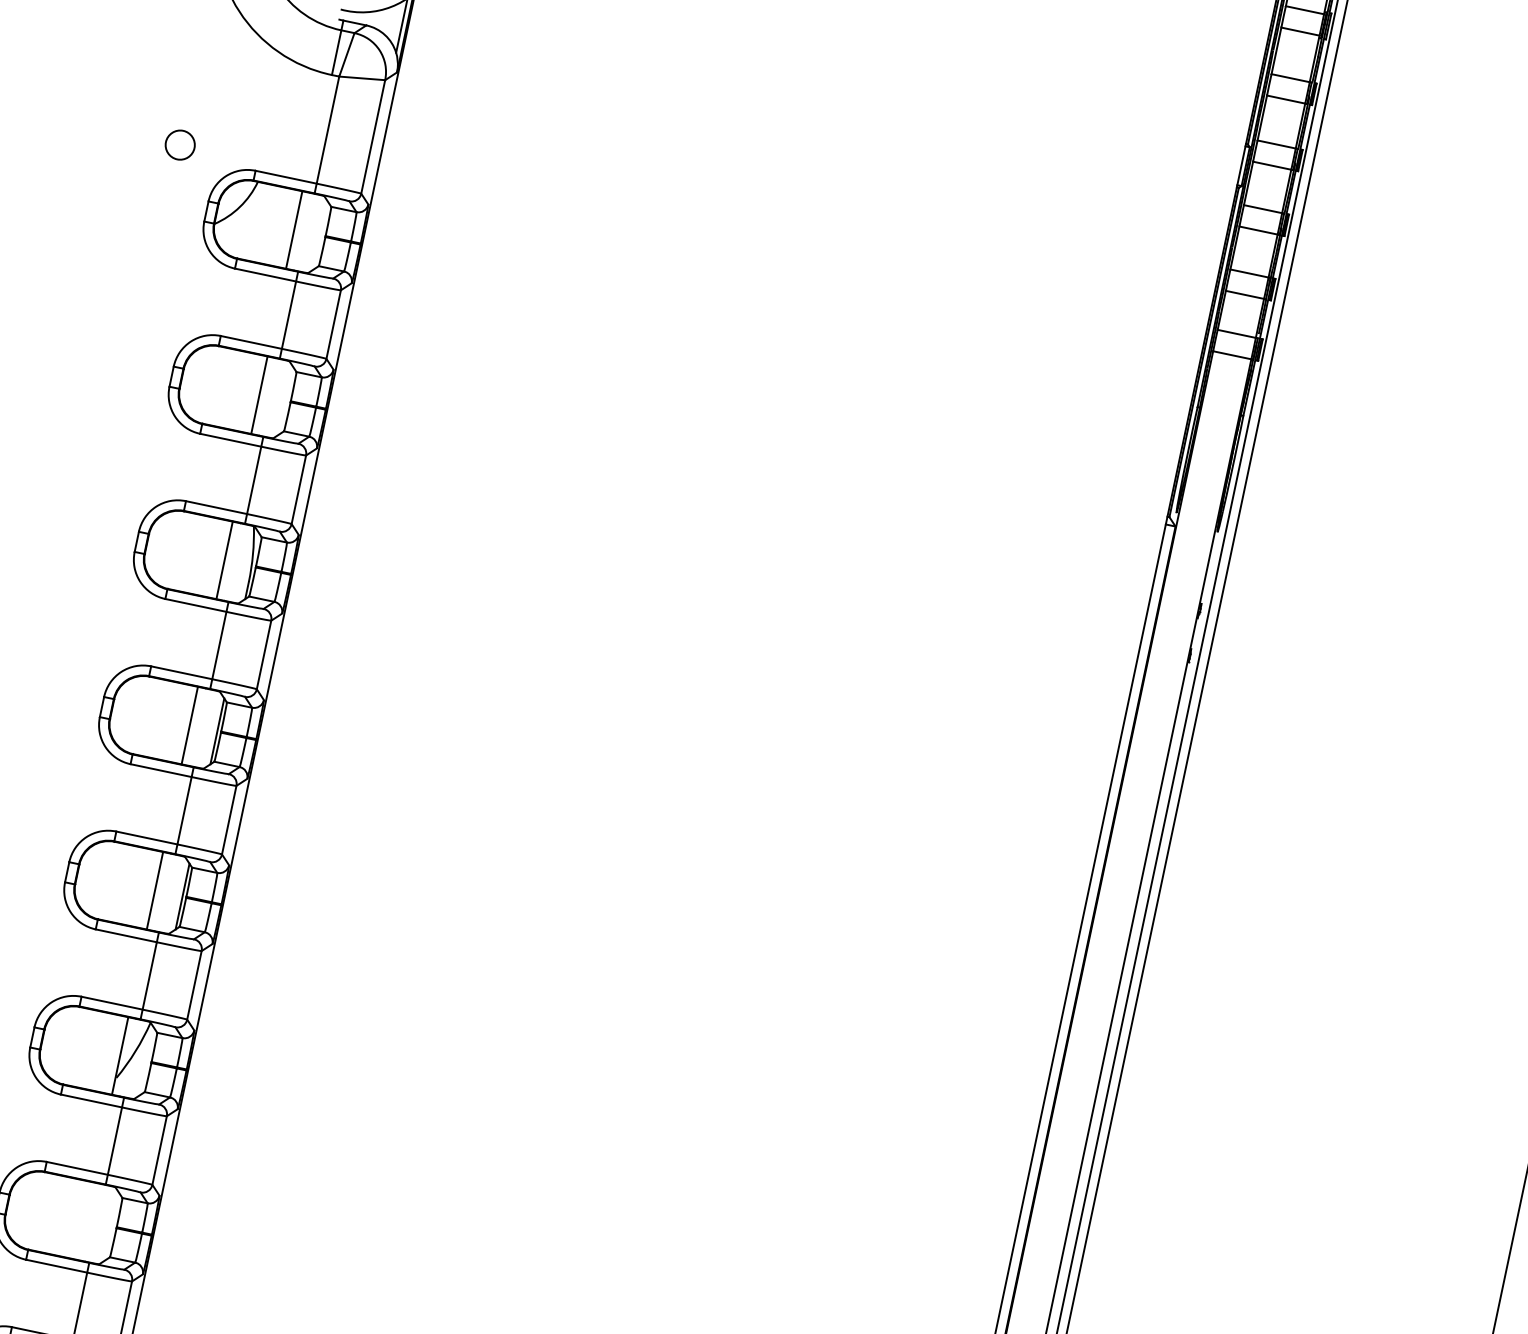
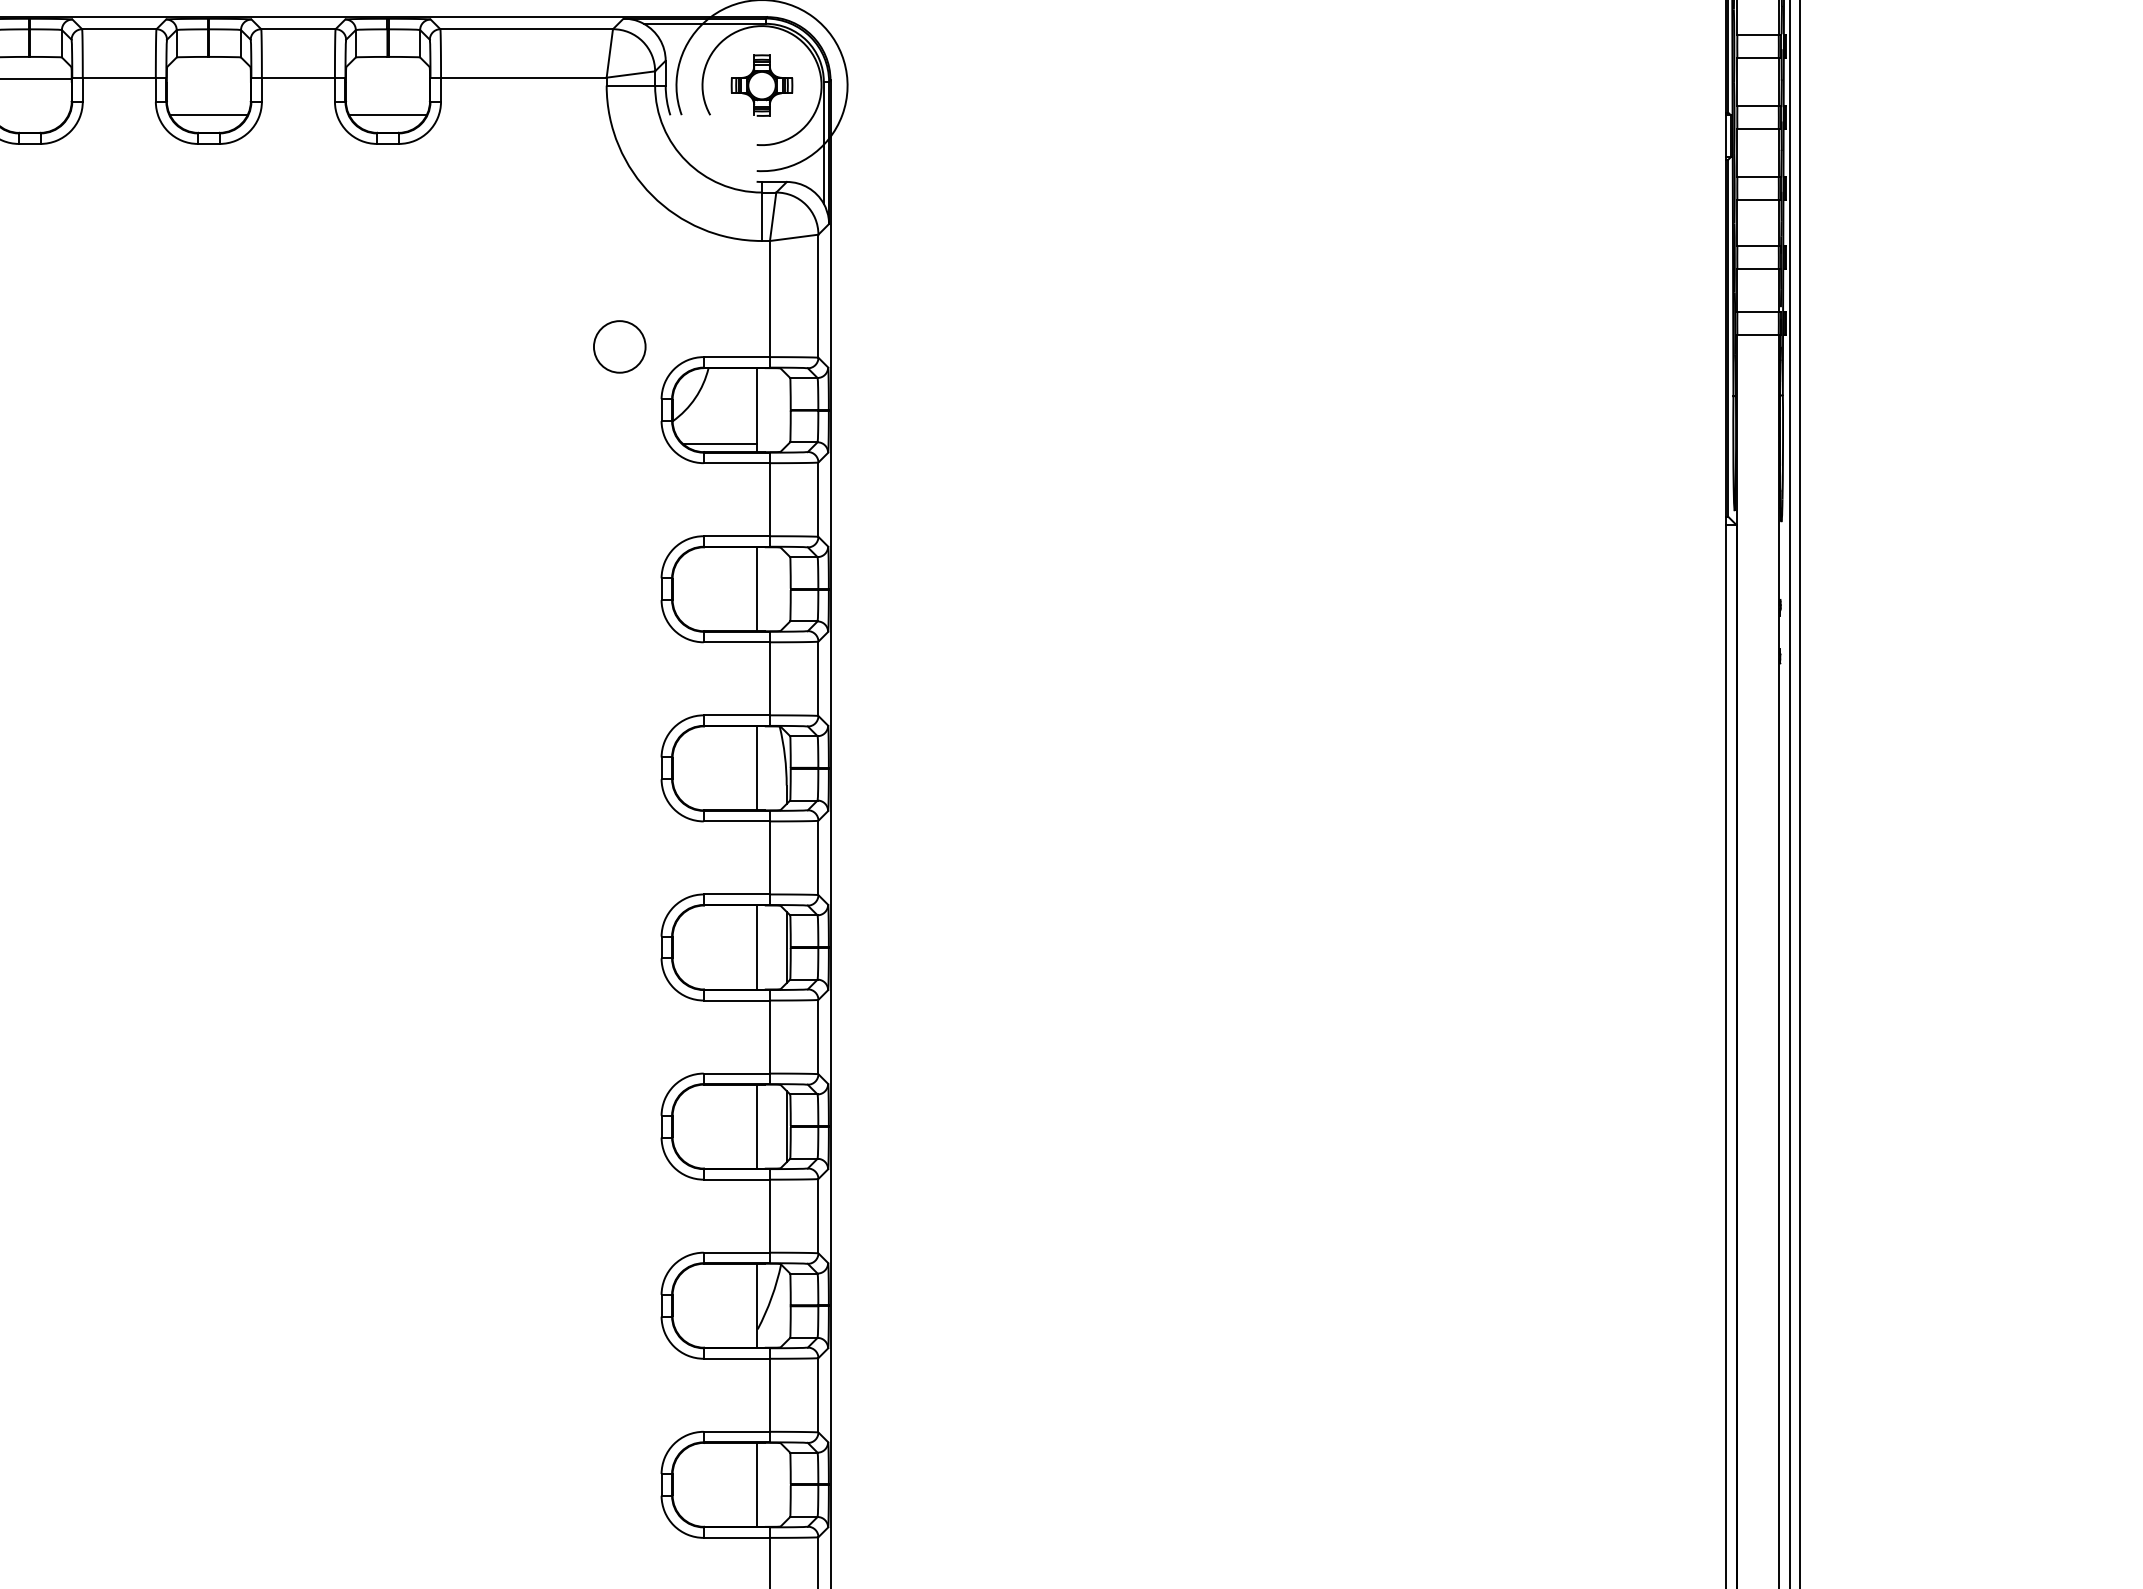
circle: (179, 144) -> (619, 346), size x1.67
line: (253, 254) -> (719, 444), added
line: (85, 1220) -> (756, 1484), added

